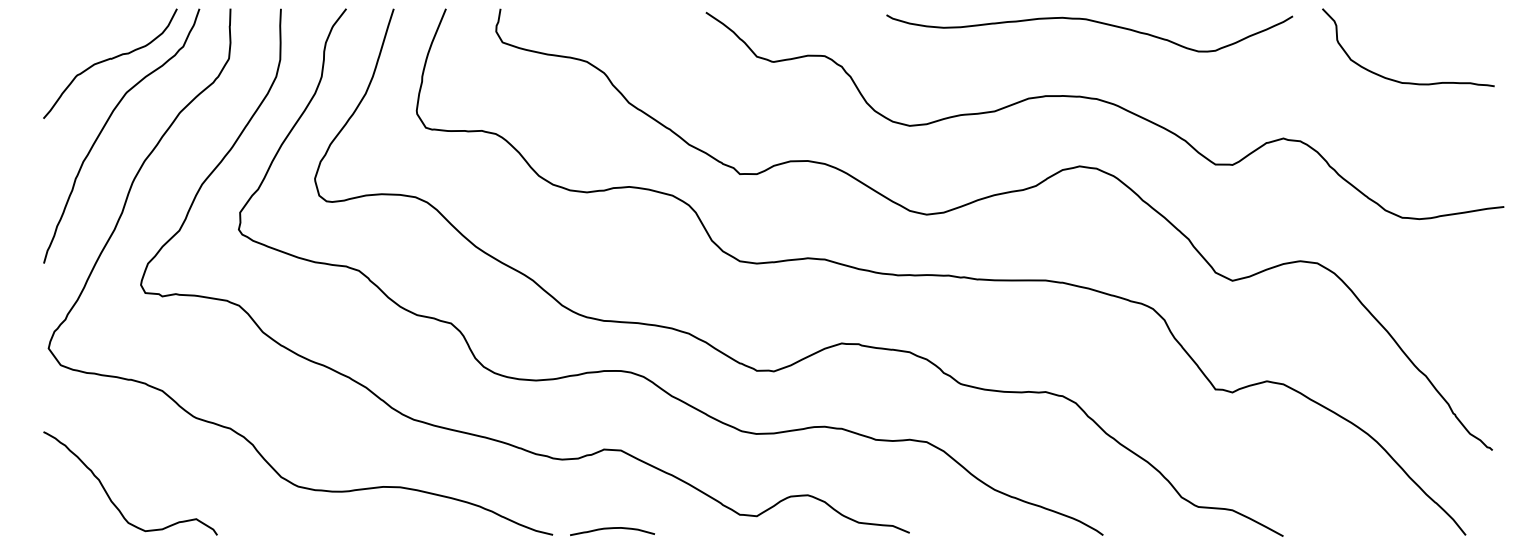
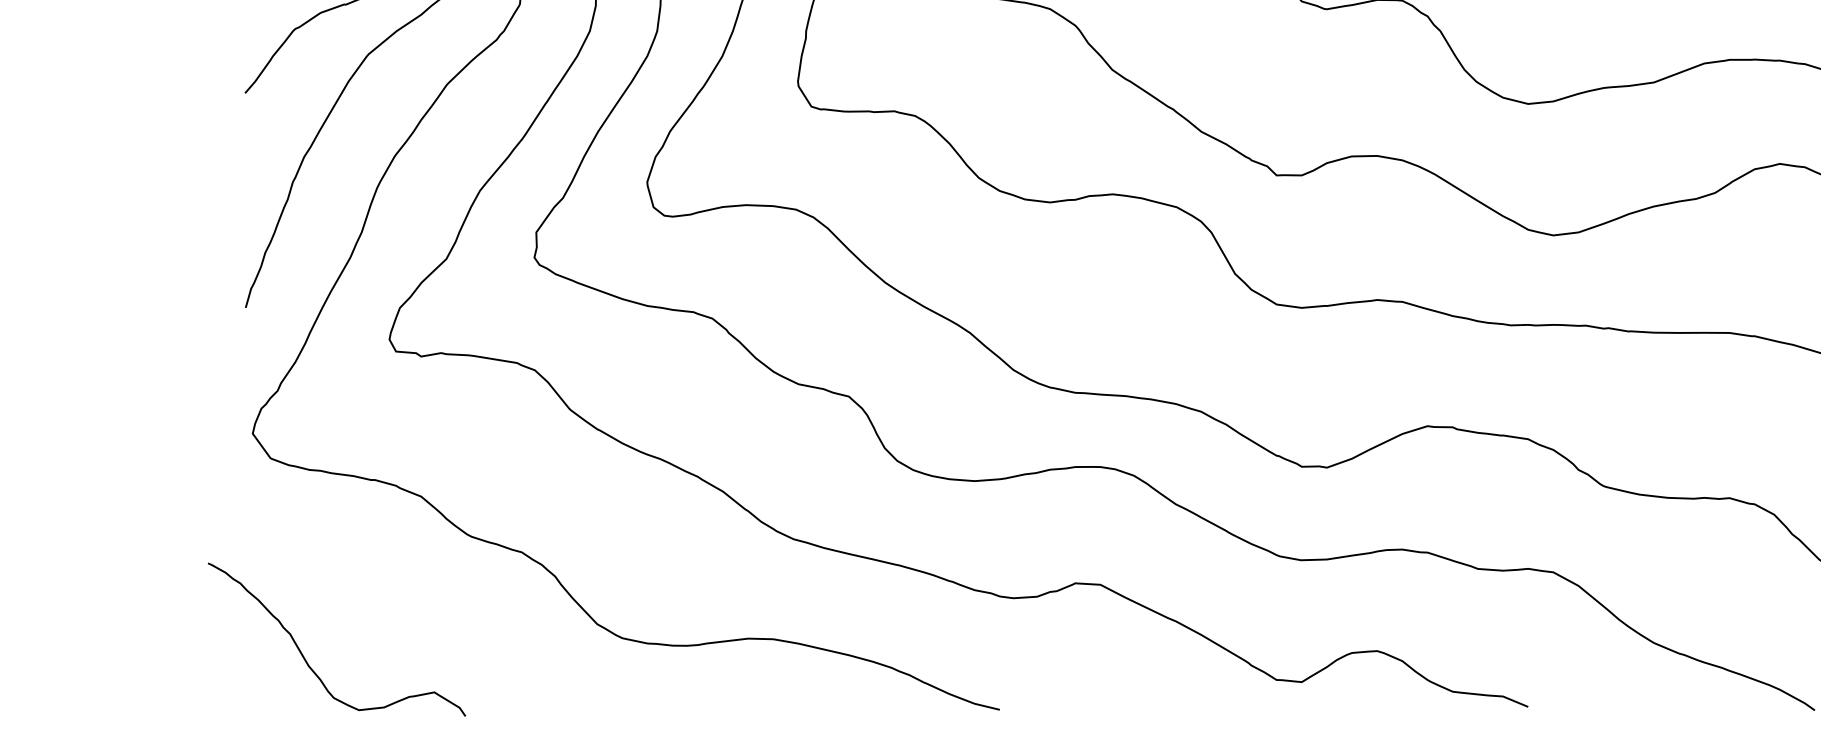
curve: (109, 495) -> (305, 657), moved
curve: (611, 529) -> (1086, 701), removed

